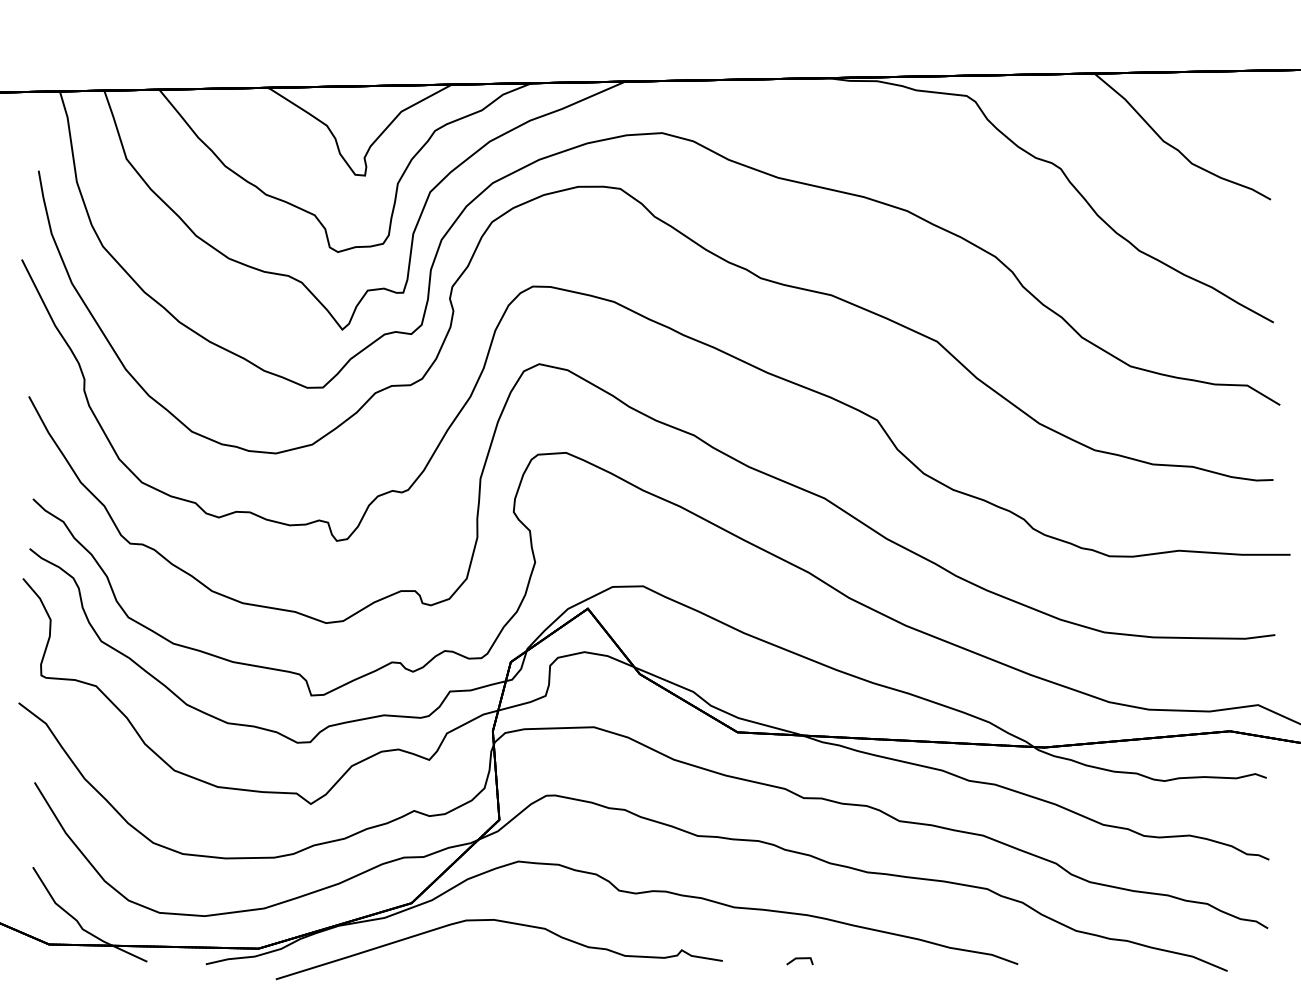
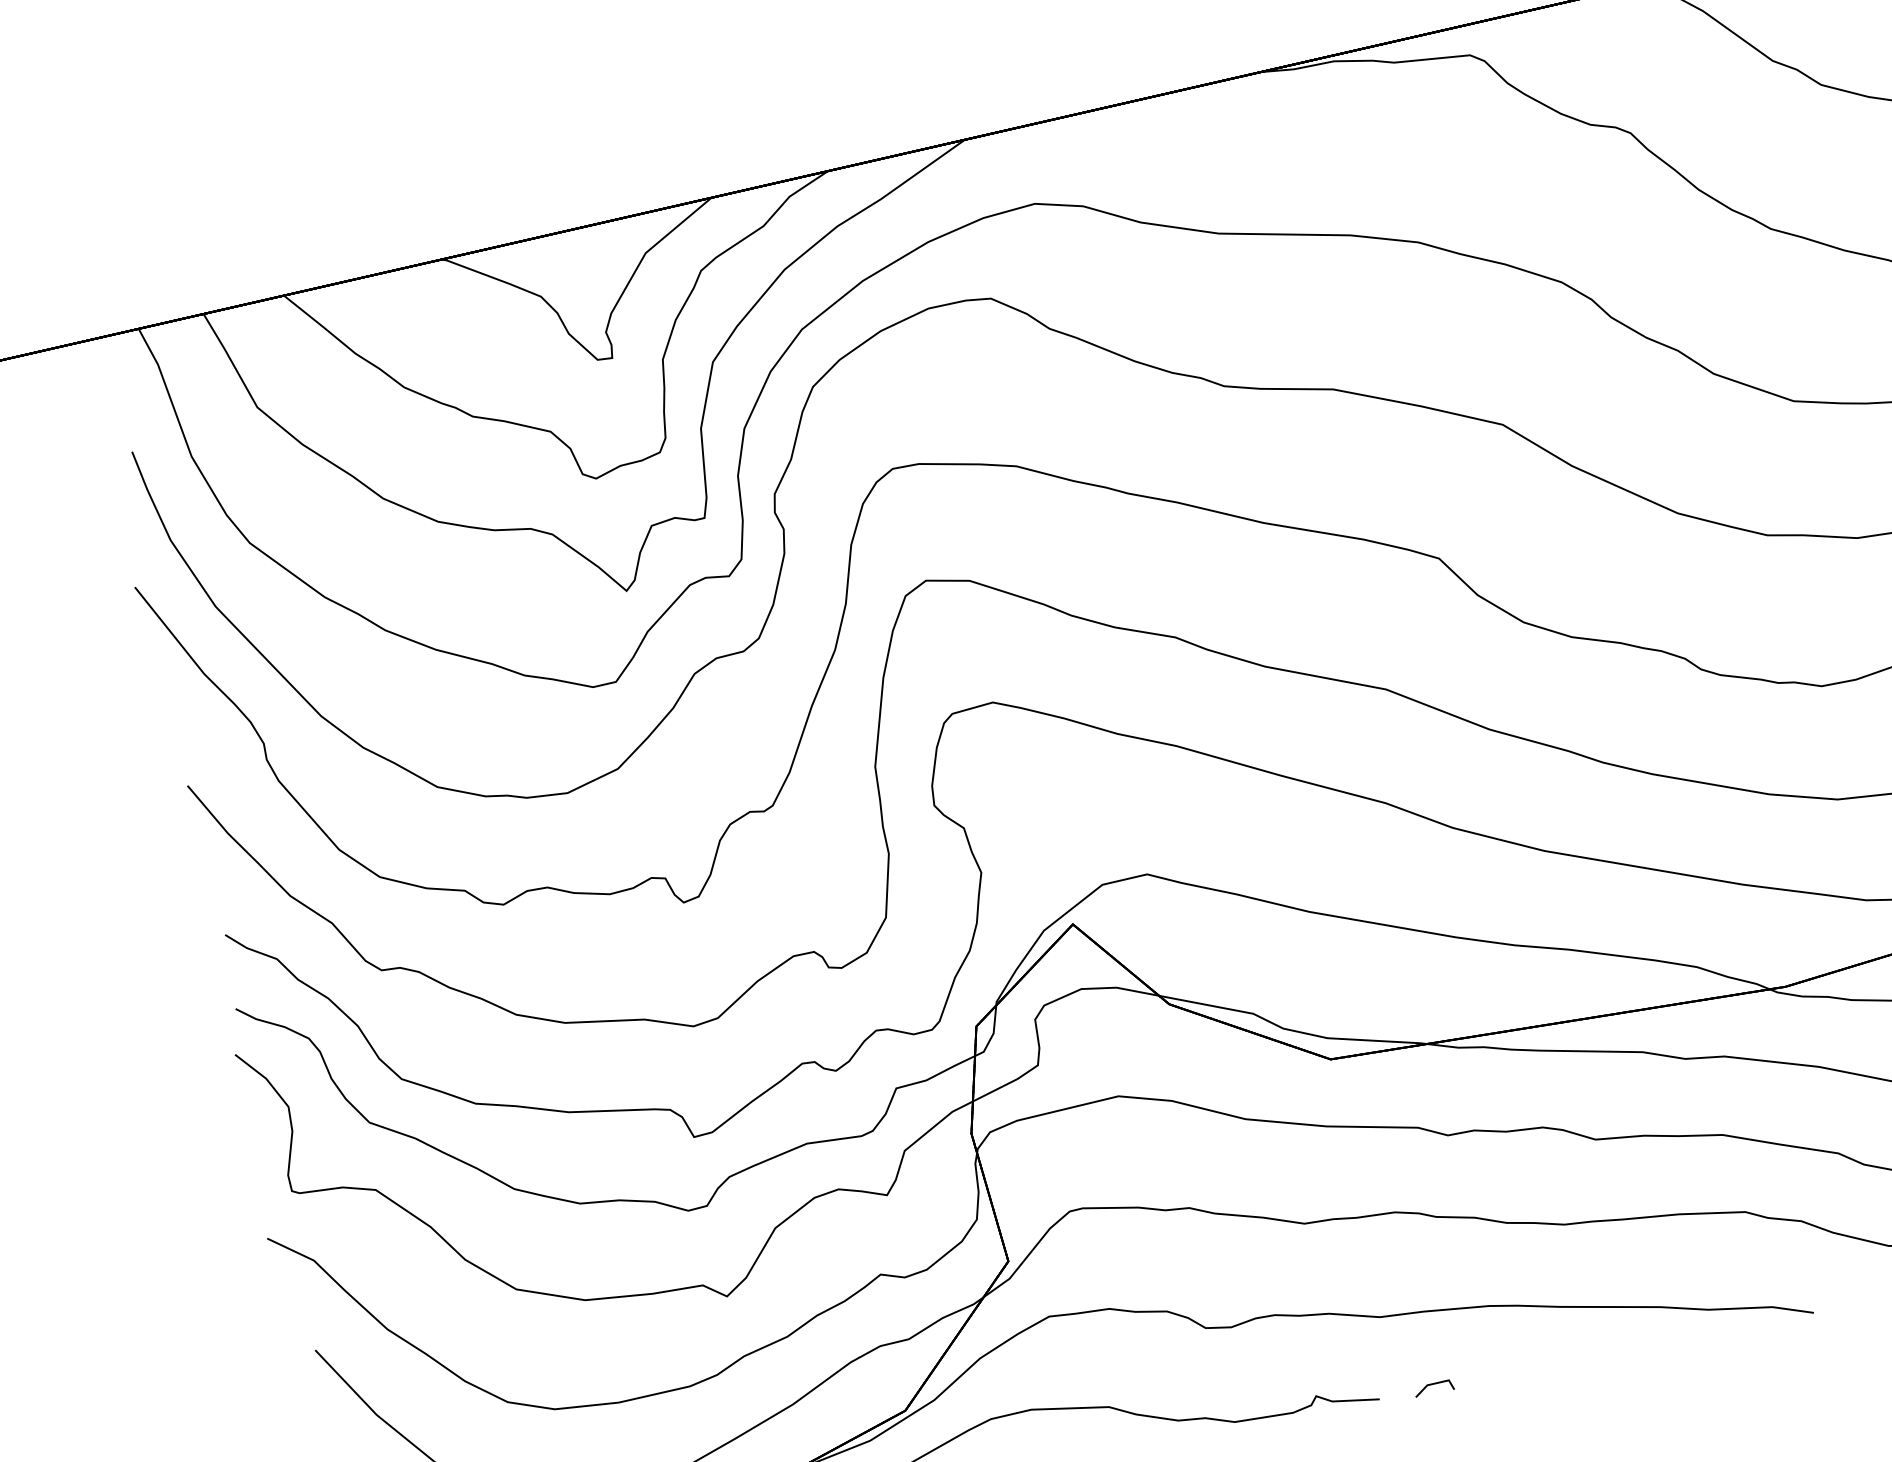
line: (799, 959) -> (1433, 1385), moved

